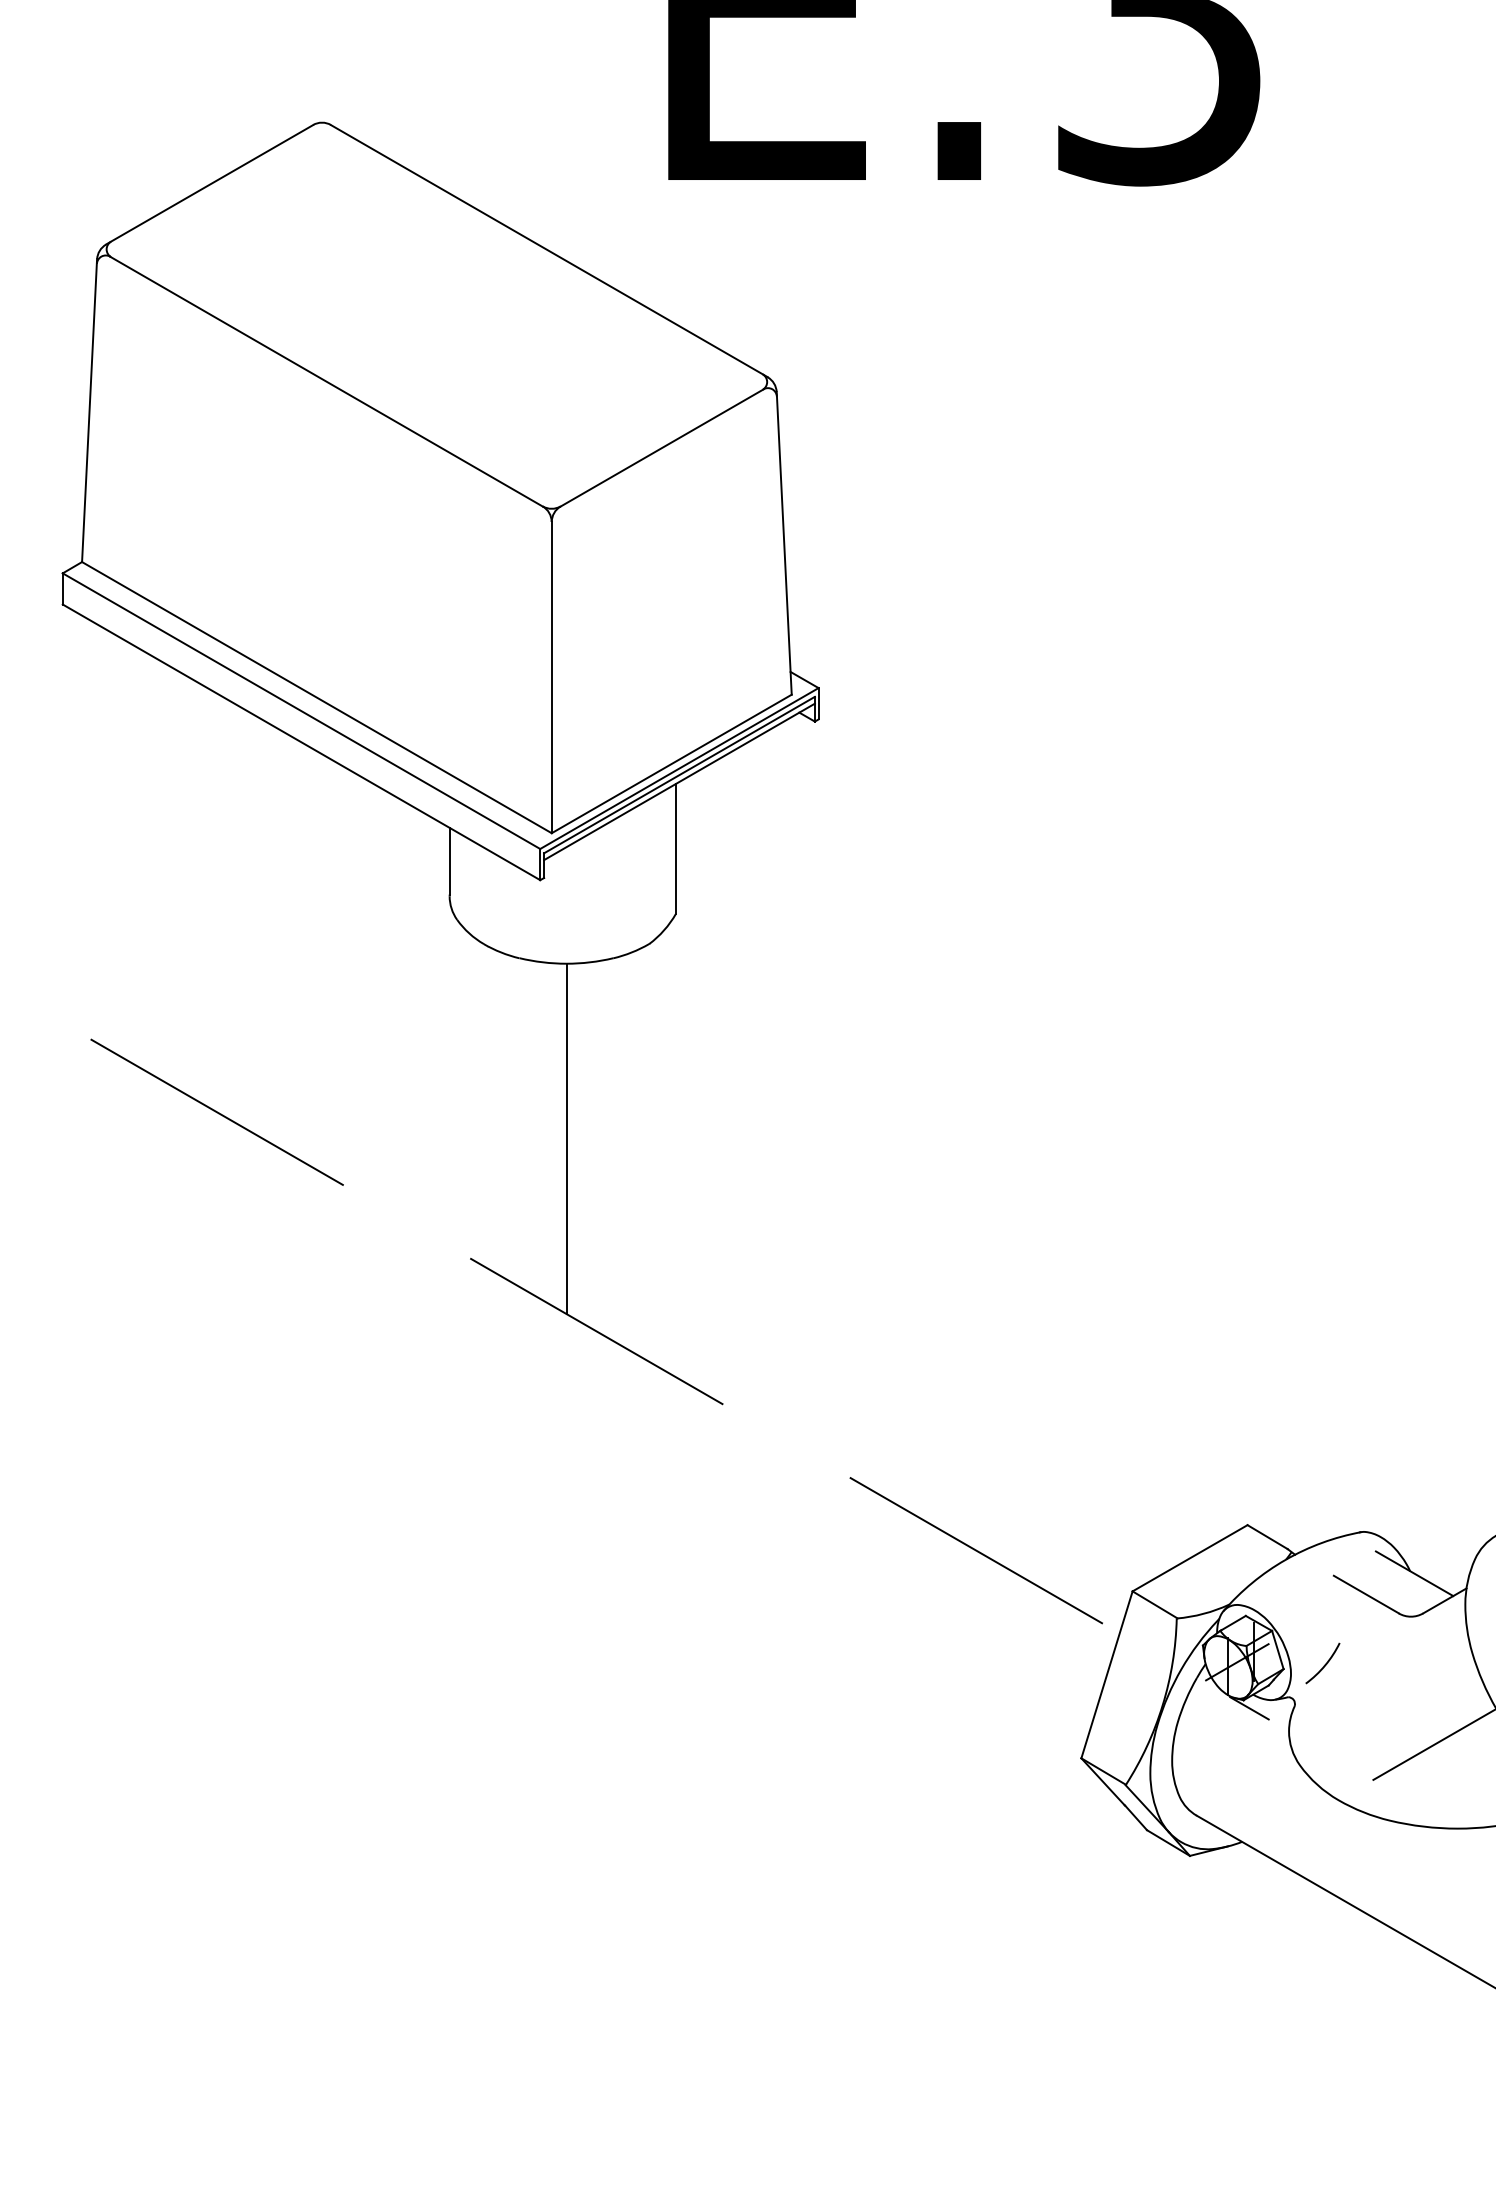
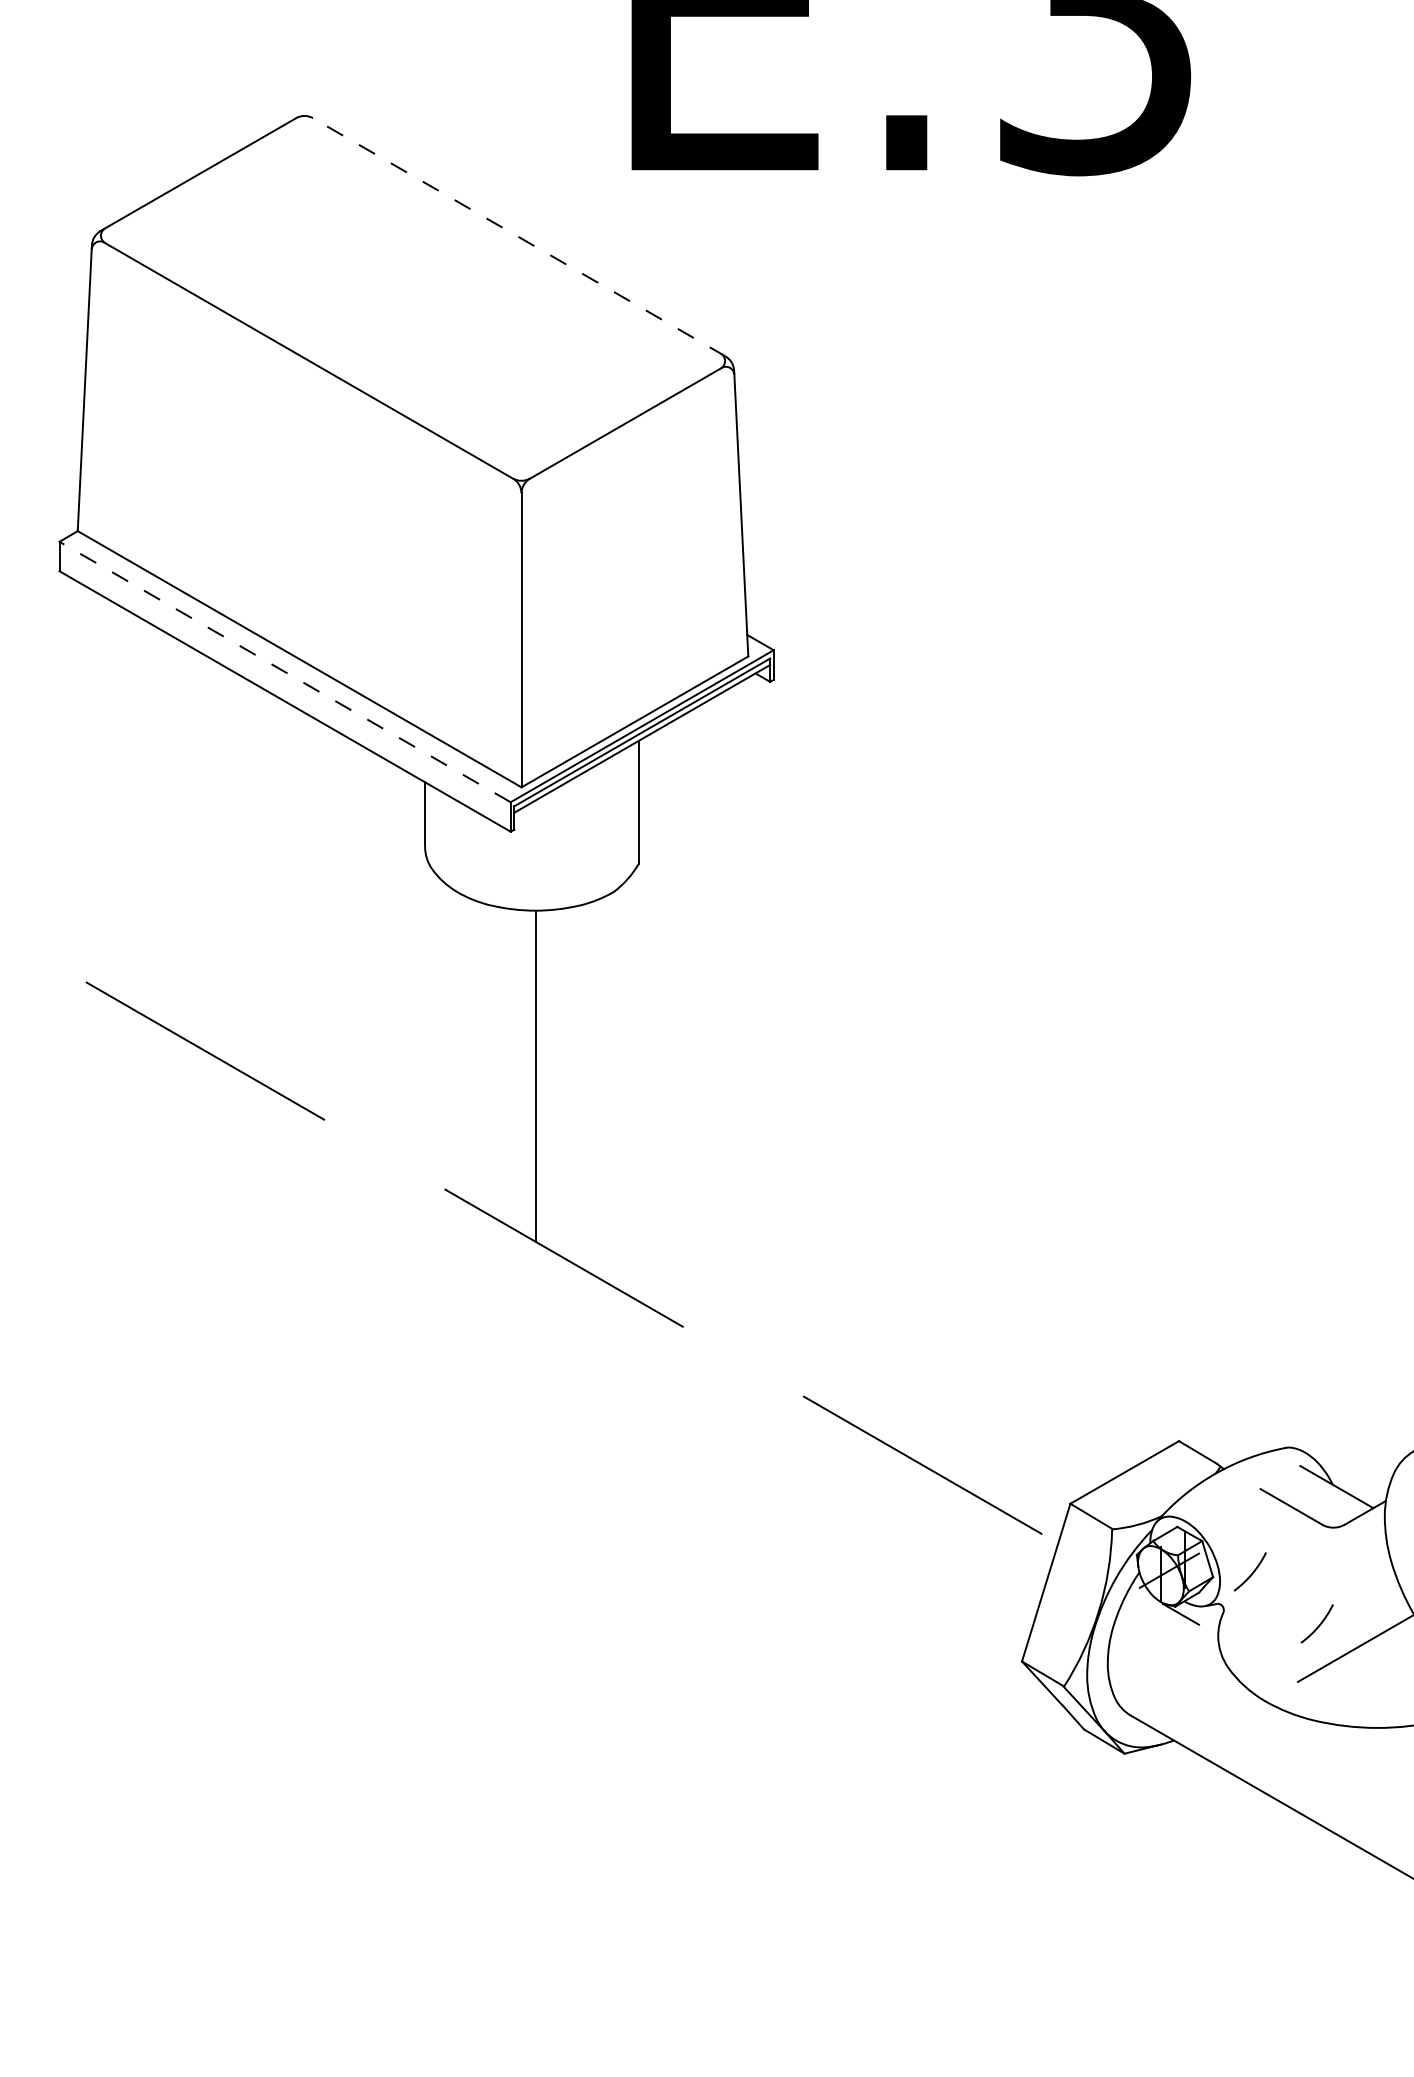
line: (548, 251) -> (518, 237), solid -> dashed
line: (300, 710) -> (284, 671), solid -> dashed
arc: (1395, 1720) -> (1318, 1625), added

